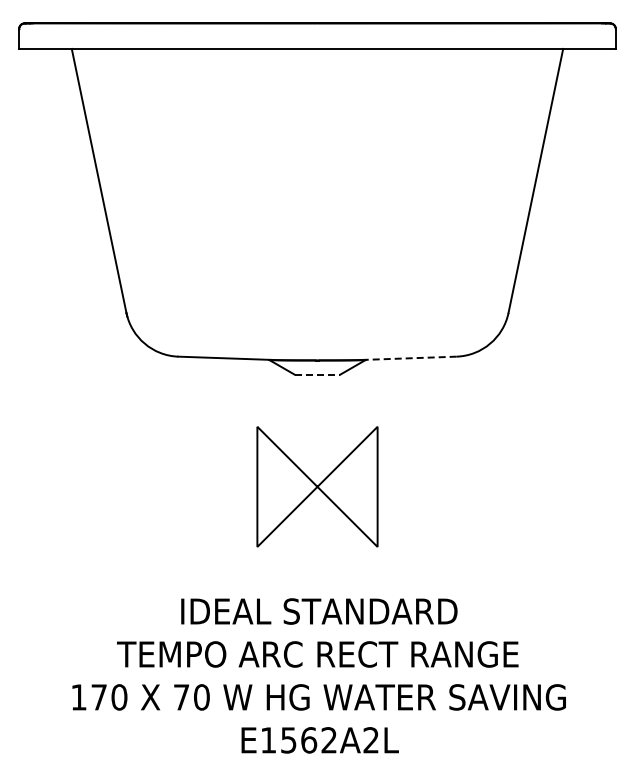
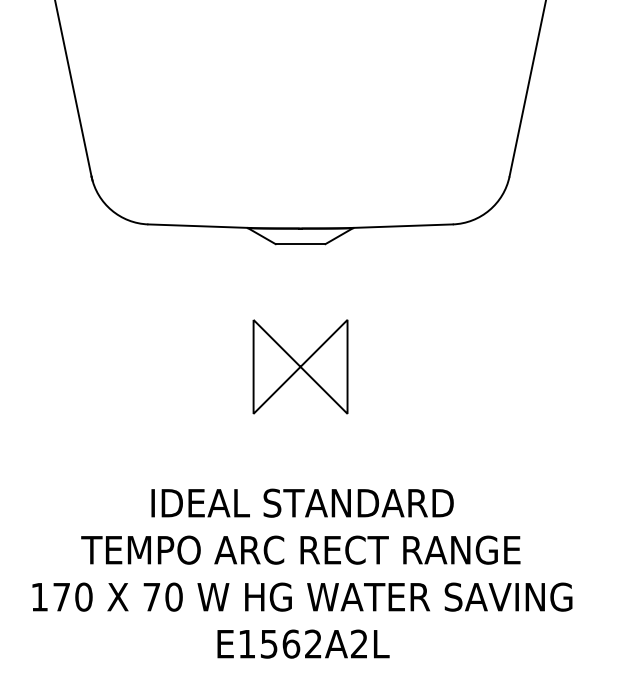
line: (410, 358) -> (402, 226), dashed -> solid
line: (317, 374) -> (300, 243), dashed -> solid
part: (317, 486) -> (300, 366), size x0.71

